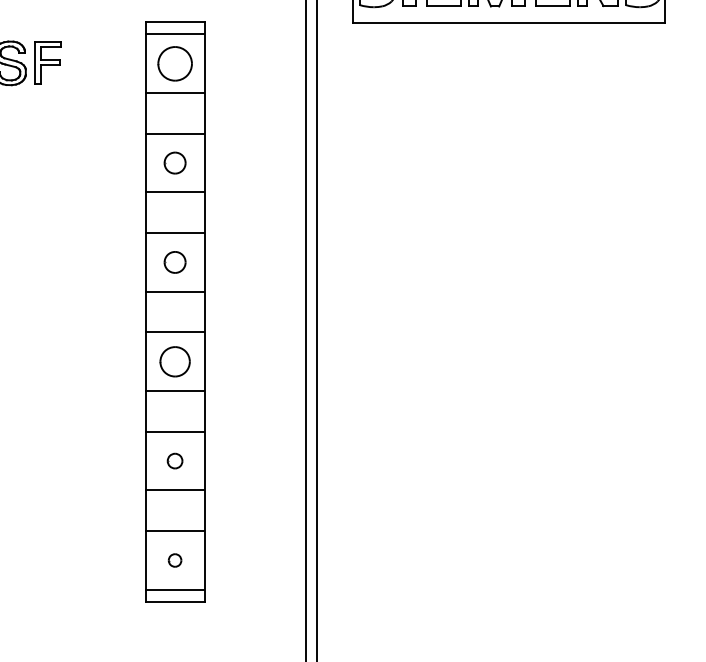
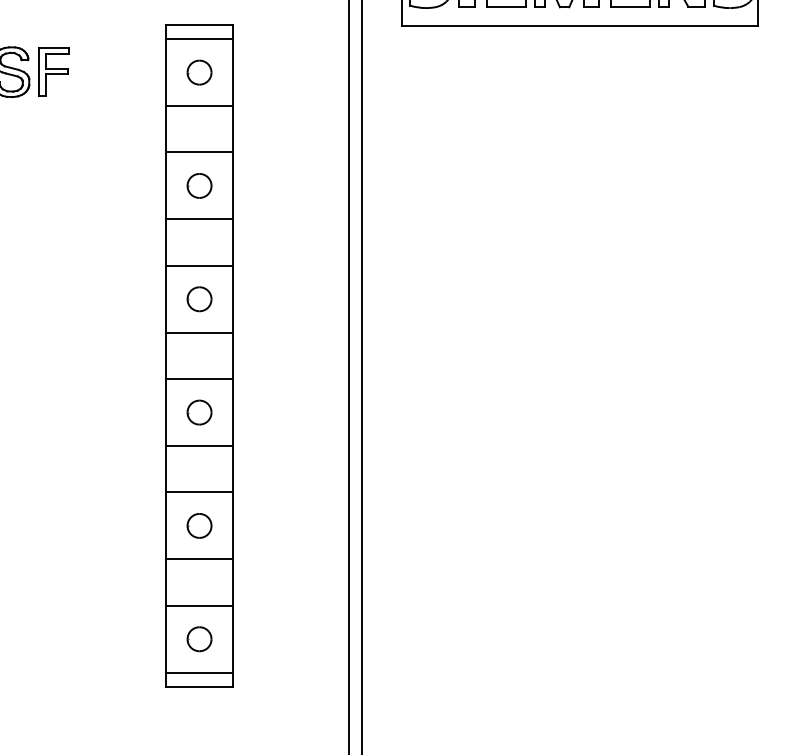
part: (175, 63) -> (199, 72), size x0.62
part: (175, 361) -> (199, 412), size x0.71
part: (175, 460) -> (199, 525), size x1.43
part: (175, 560) -> (199, 639), size x1.67

